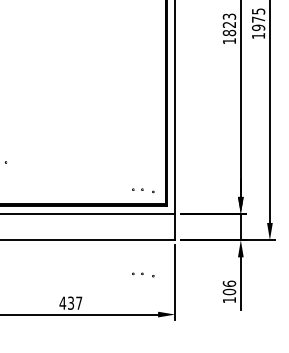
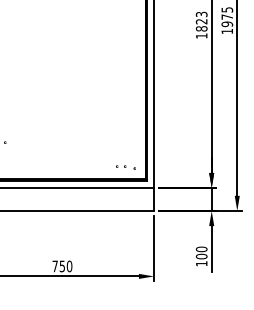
part: (142, 274) -> (125, 241), removed
text: (229, 282) -> (201, 248), 106 -> 100
text: (71, 303) -> (62, 266), 437 -> 750

